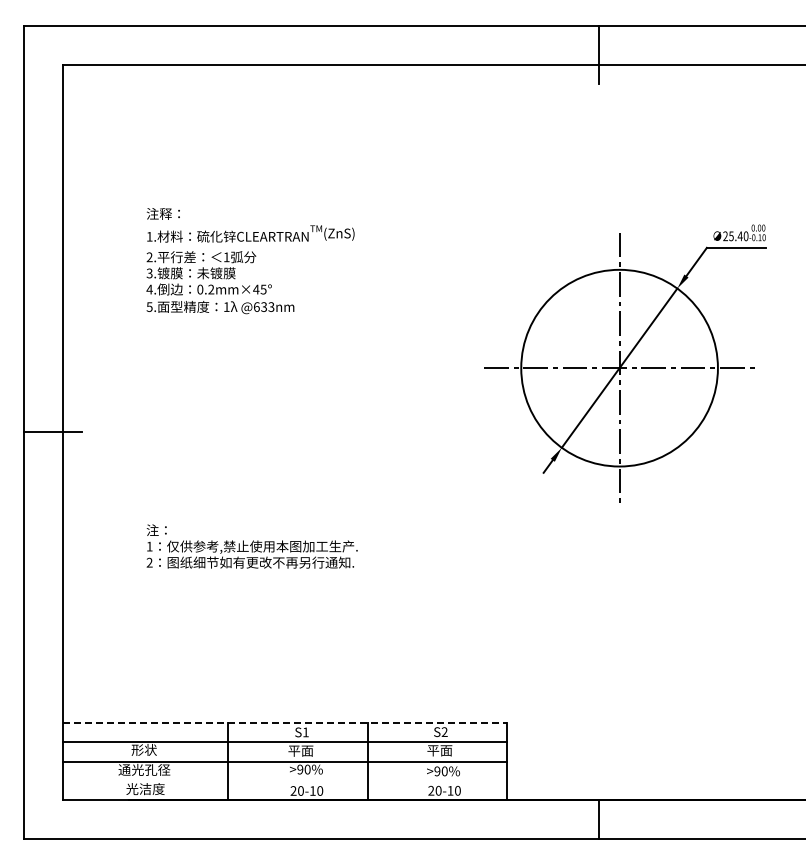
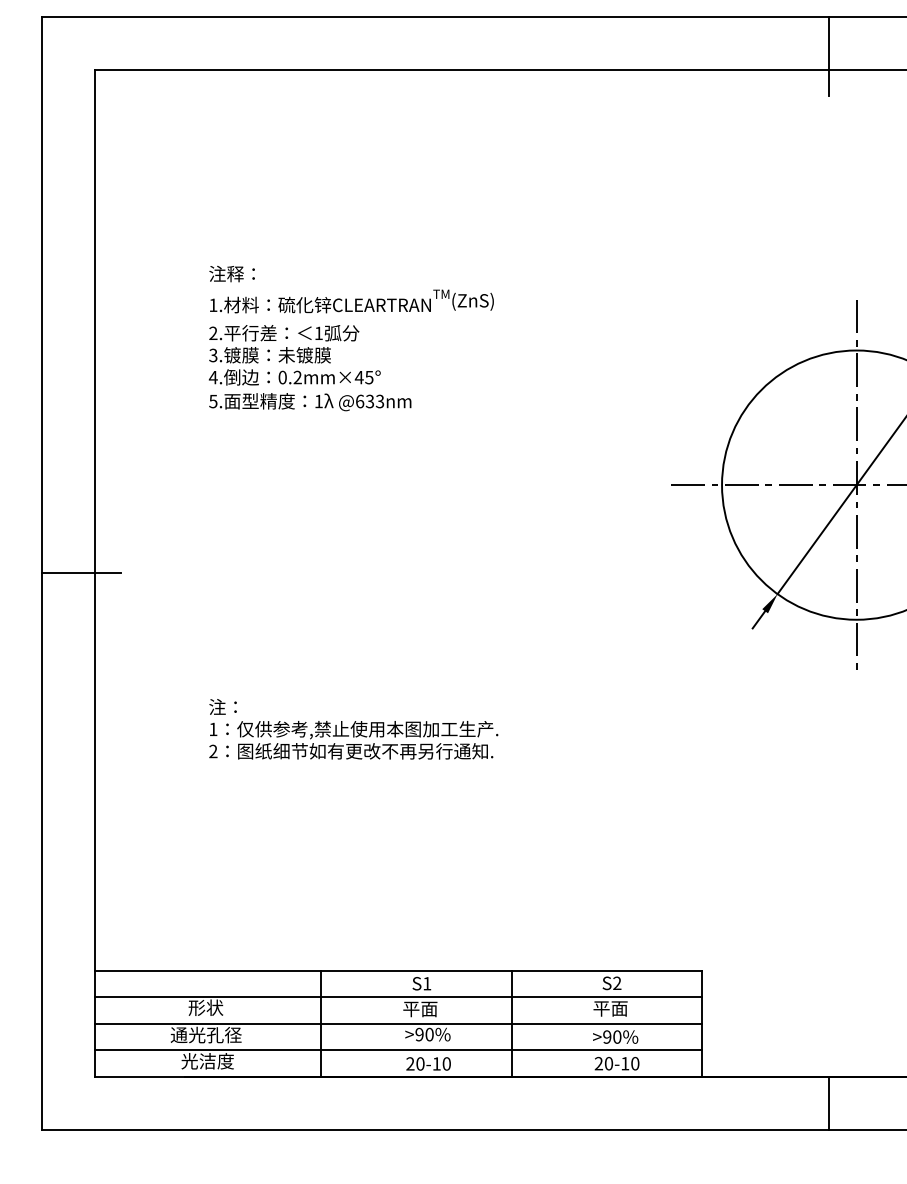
line: (284, 722) -> (397, 970), dashed -> solid
line: (284, 780) -> (397, 1049), added

